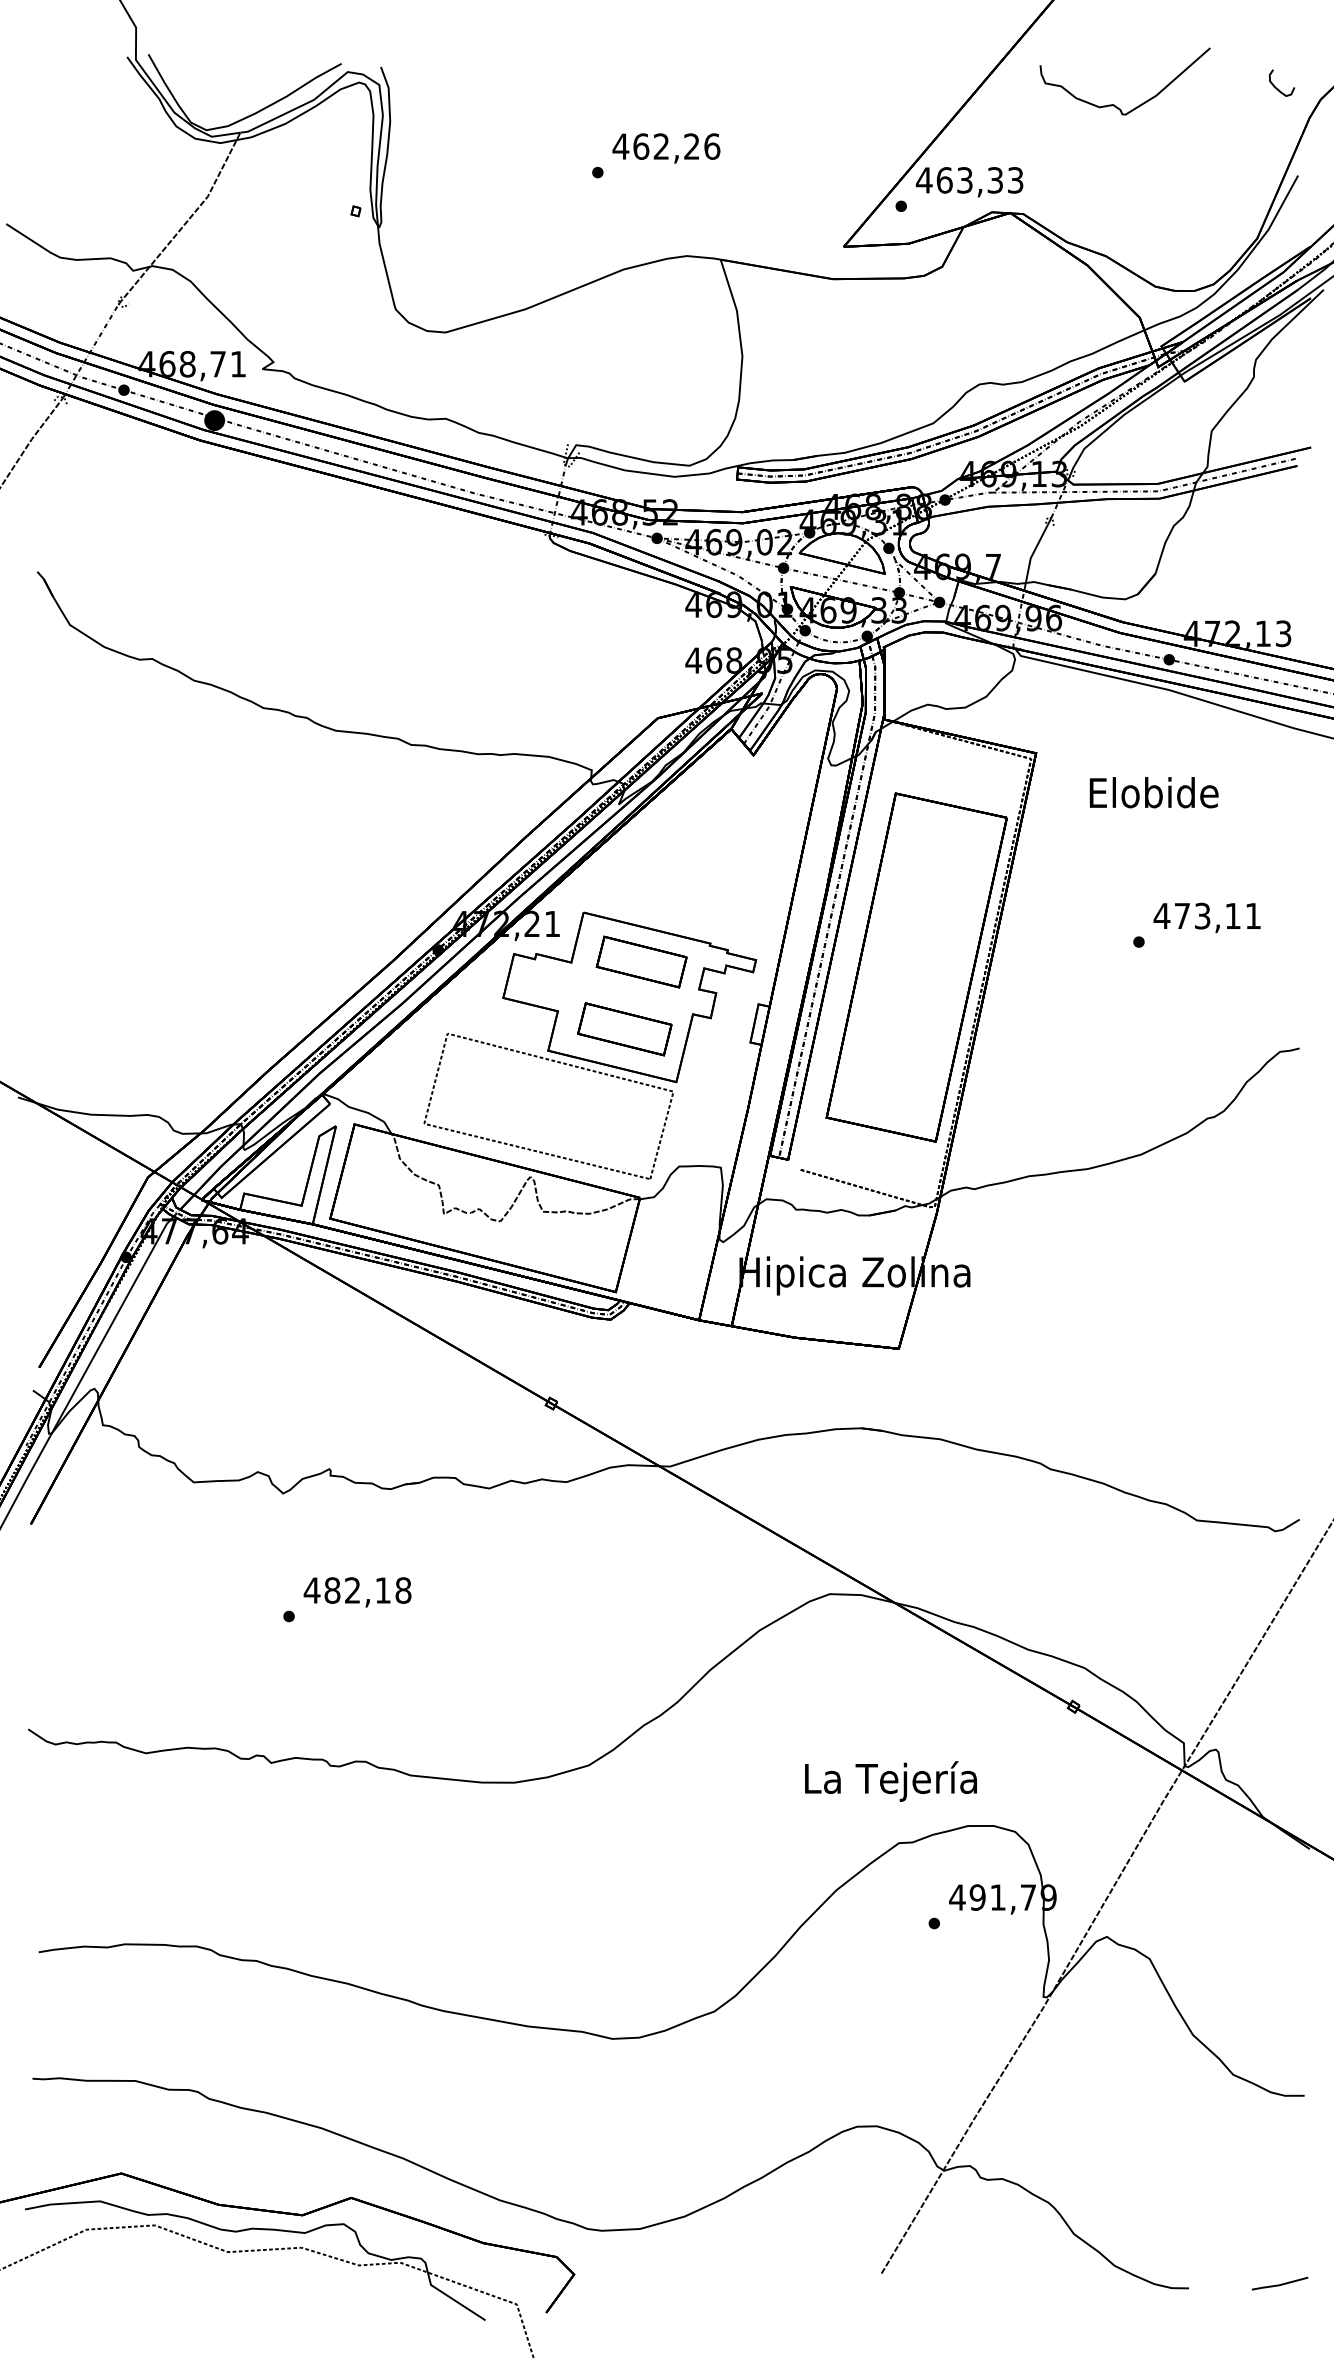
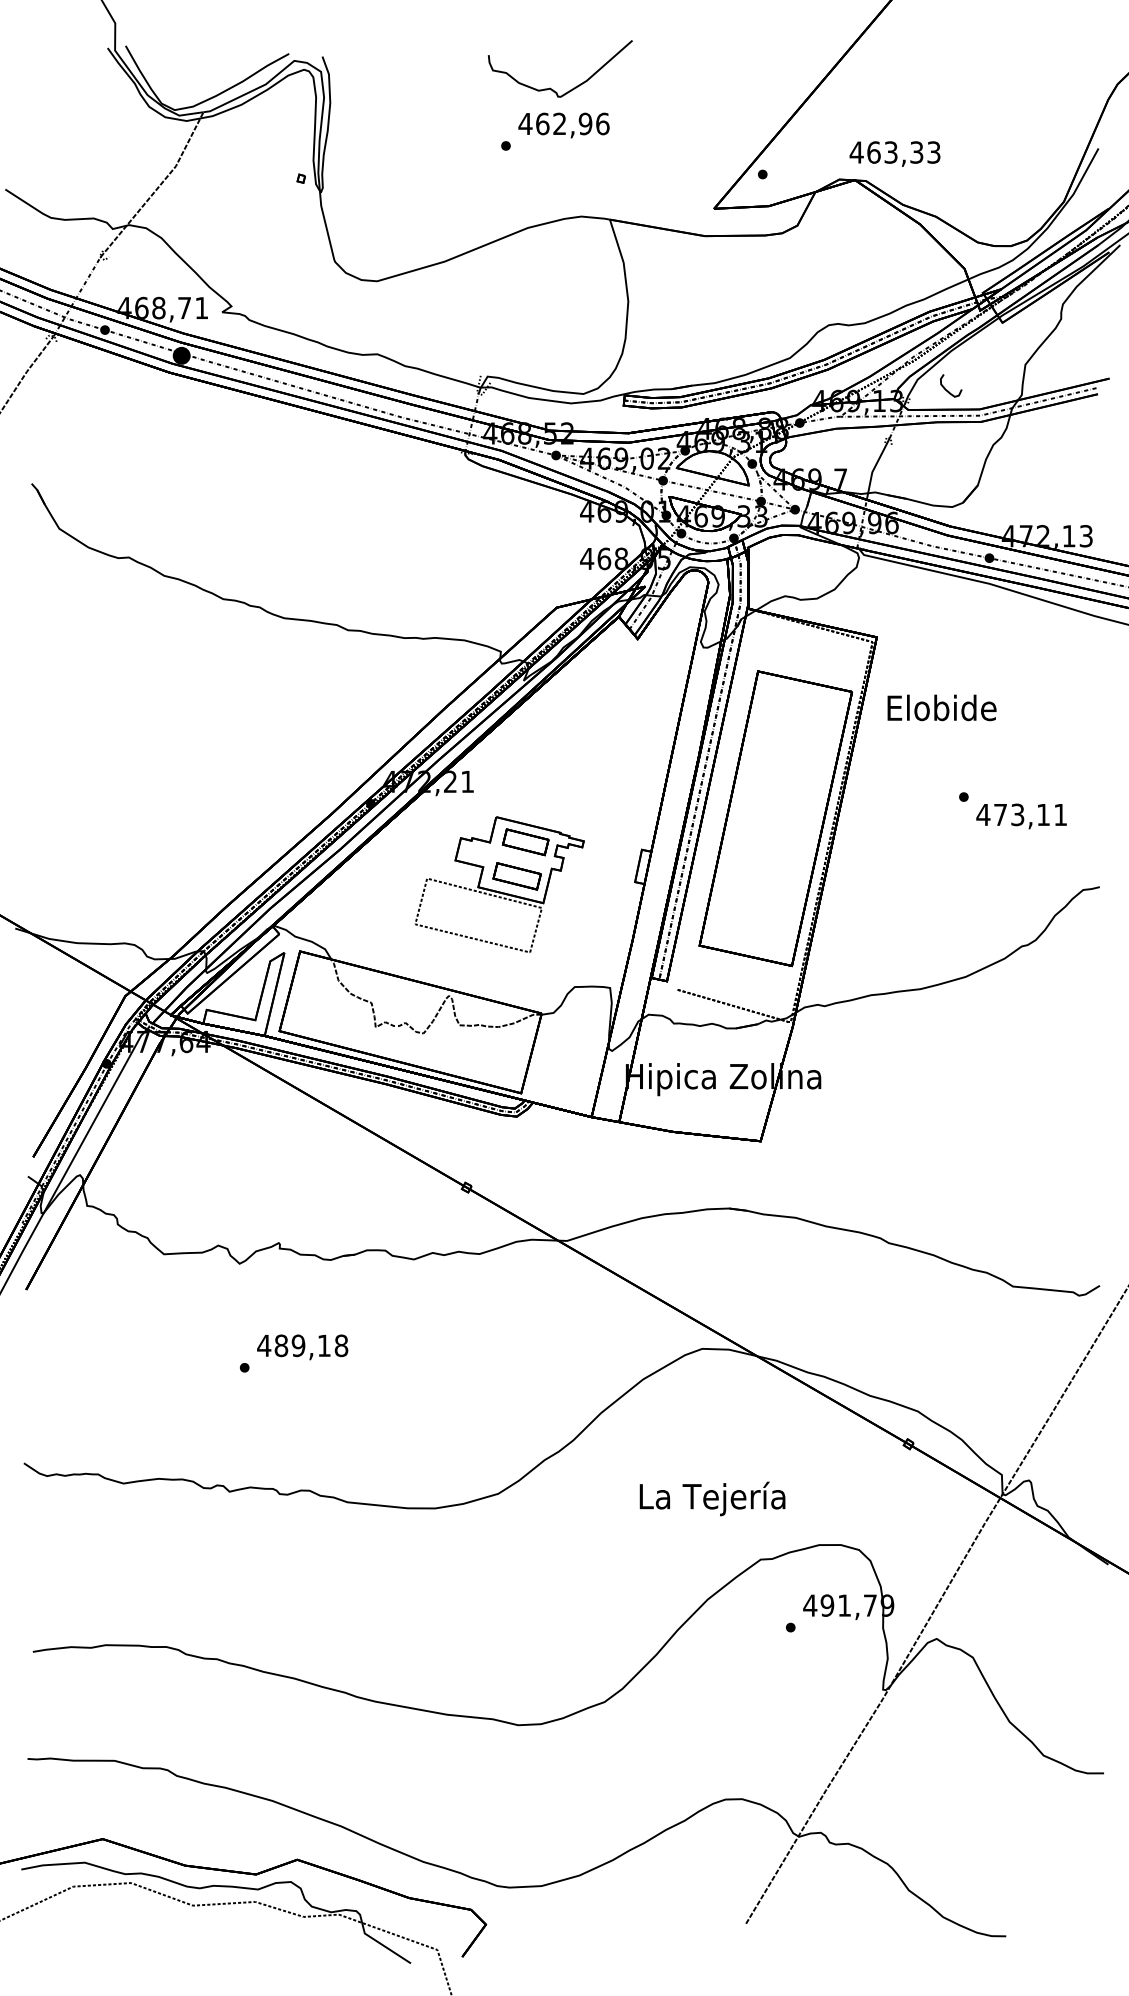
curve: (1276, 87) -> (946, 389), moved
curve: (1114, 104) -> (551, 88), moved
text: (691, 146) -> (585, 123), 462,26 -> 462,96
text: (969, 182) -> (894, 154), moved
text: (1153, 792) -> (941, 707), moved
text: (1206, 917) -> (1021, 816), moved
part: (590, 1045) -> (499, 884), size x0.6
text: (352, 1590) -> (298, 1345), 482,18 -> 489,18
text: (890, 1781) -> (712, 1498), moved
line: (1279, 2284) -> (1082, 1933), removed

